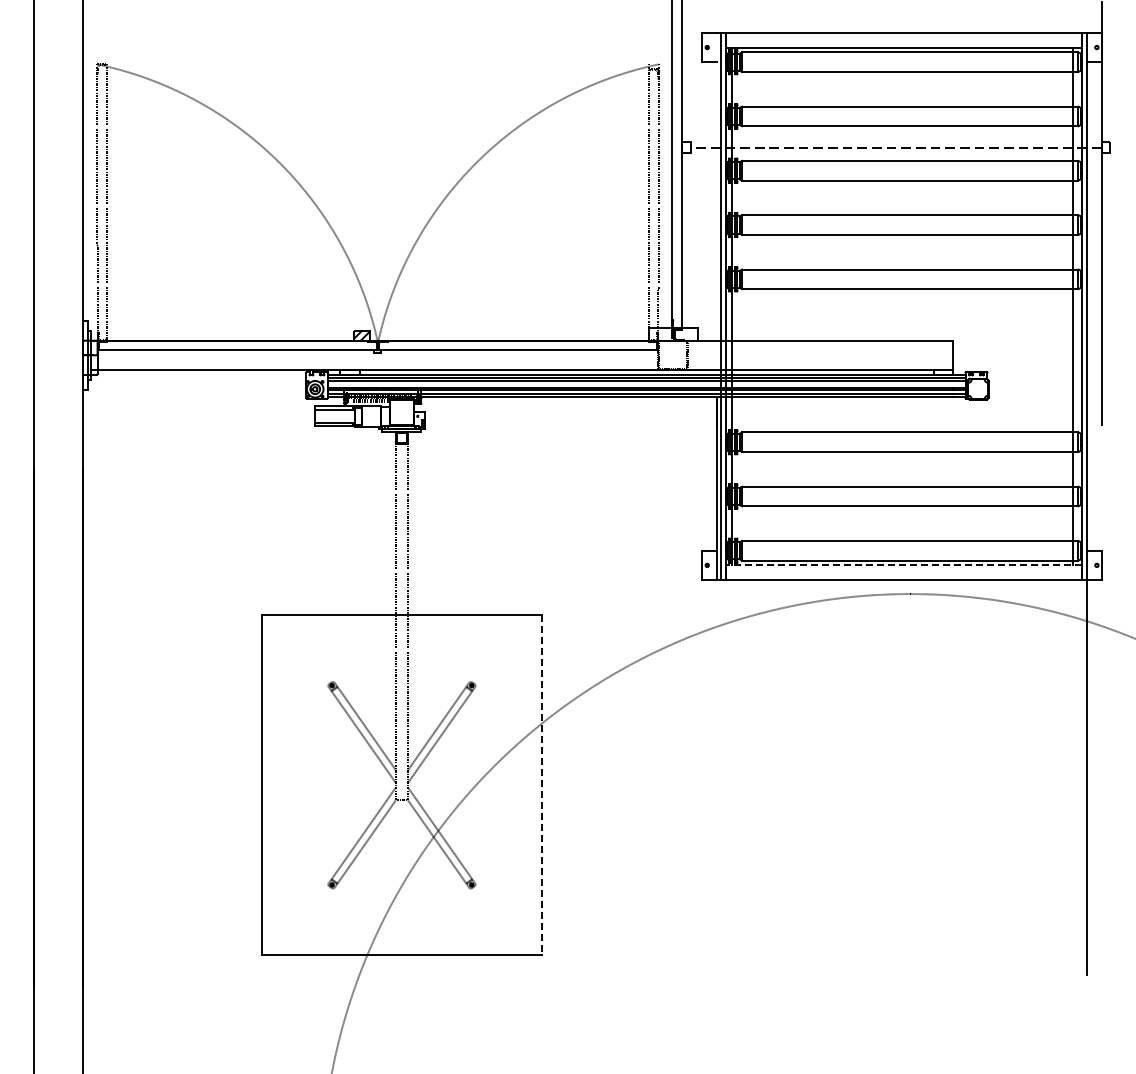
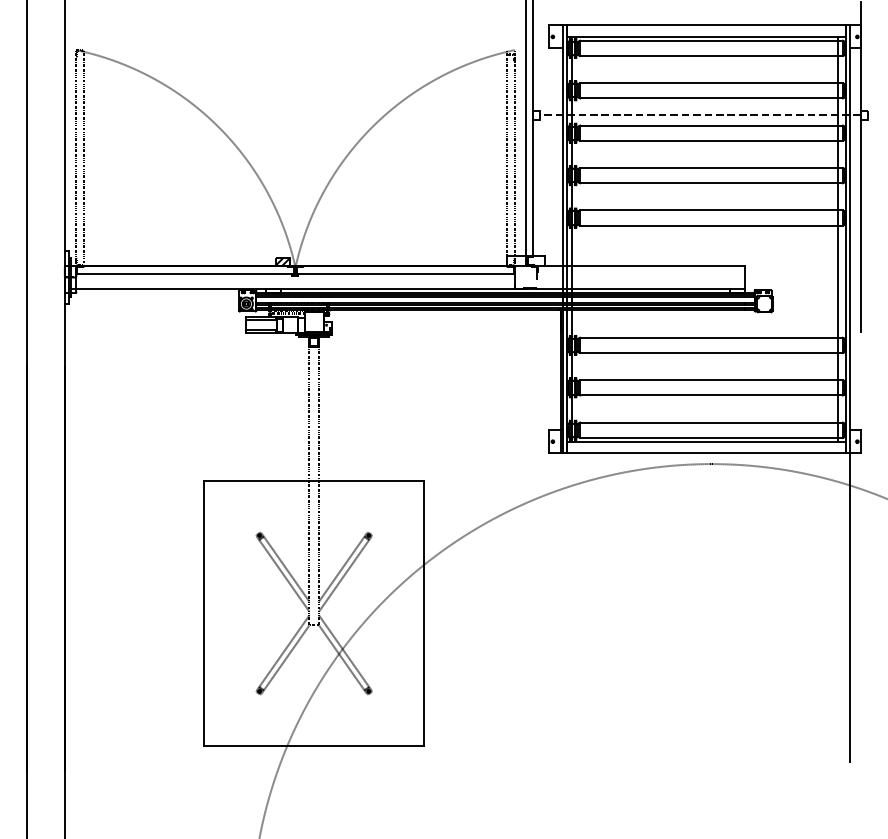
line: (903, 565) -> (706, 441), dashed -> solid
line: (542, 785) -> (424, 613), dashed -> solid

